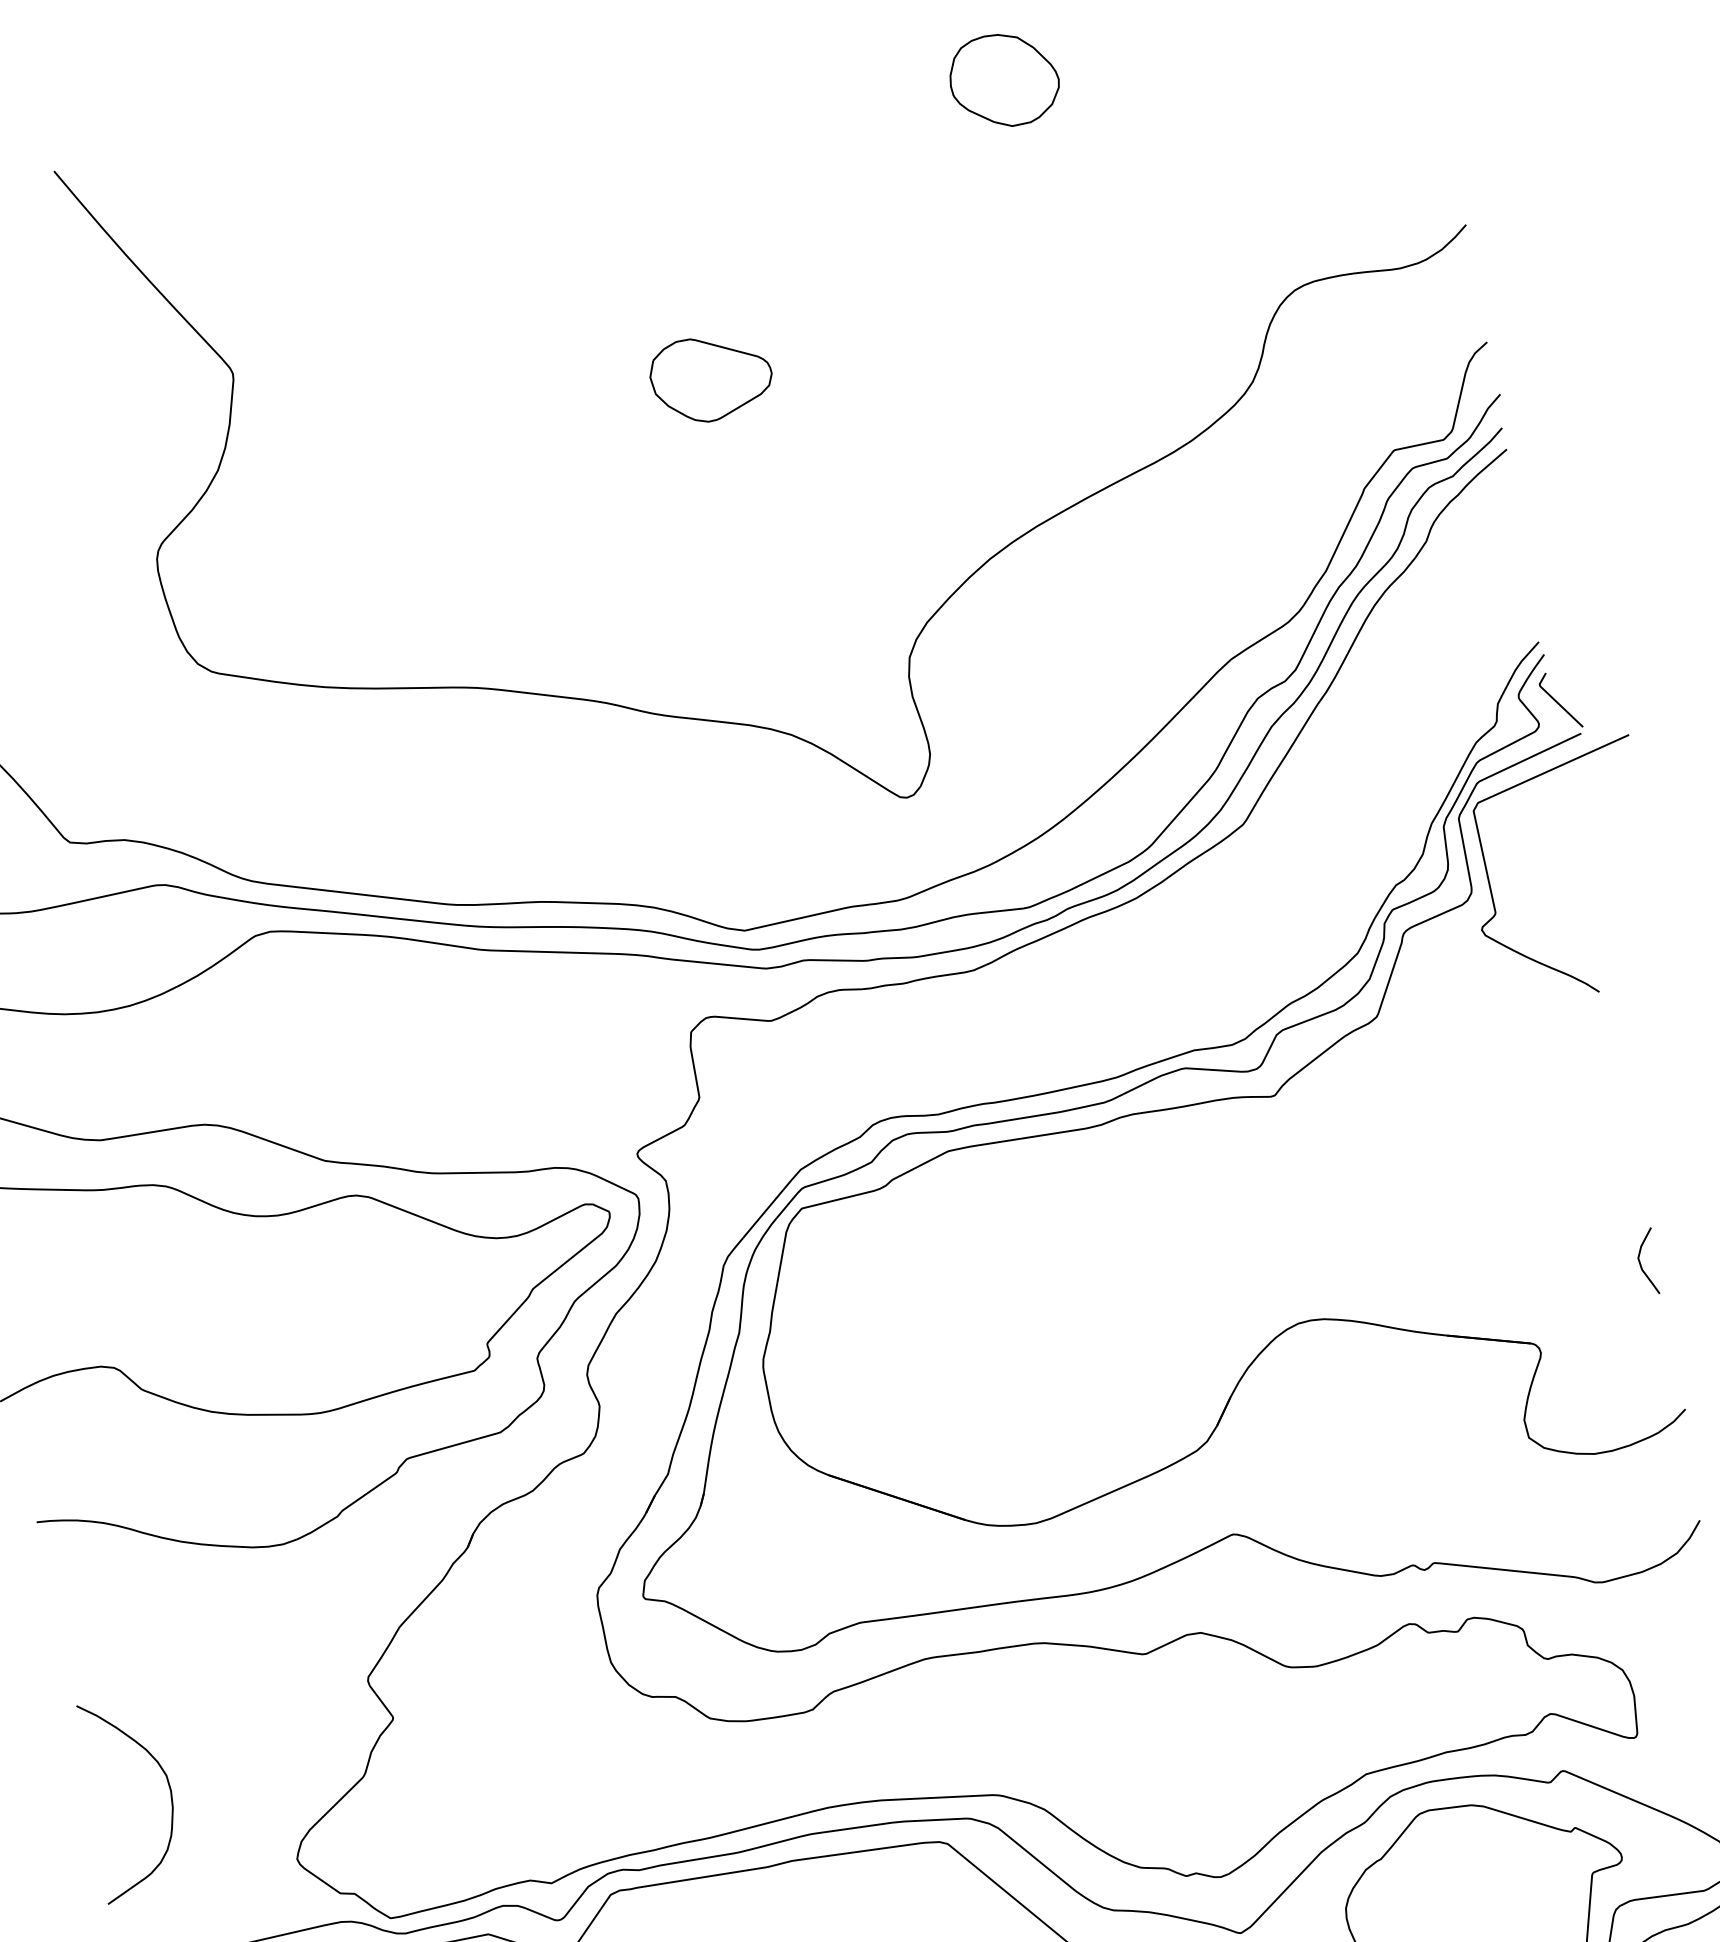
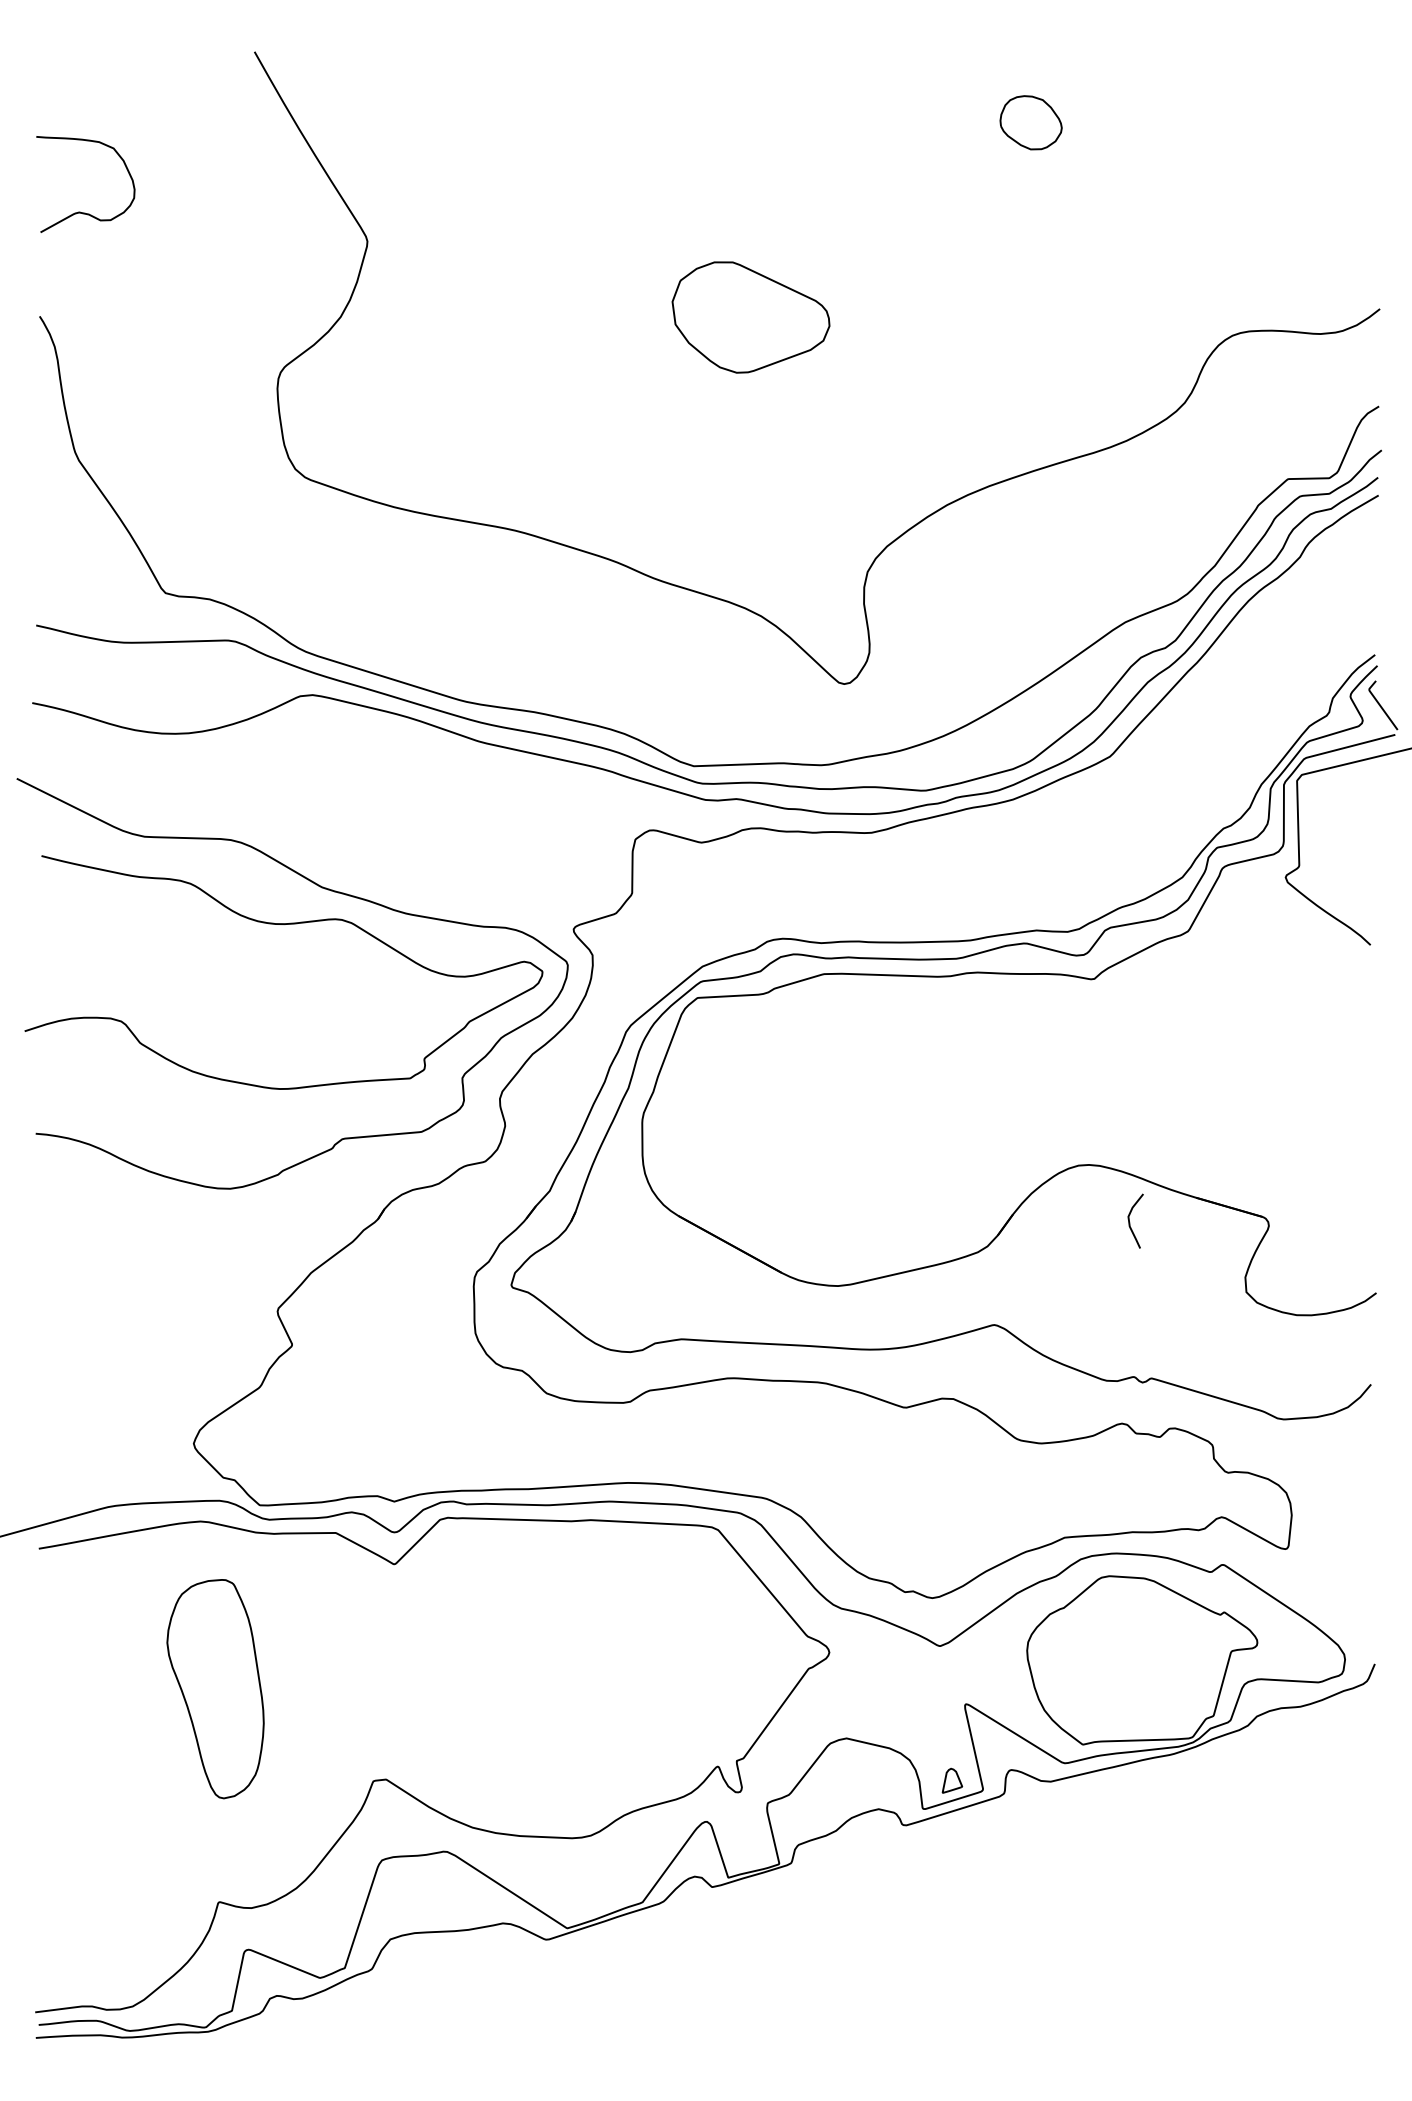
part: (1003, 79) -> (1030, 122), size x0.7
part: (710, 378) -> (750, 317), size x1.6
curve: (1642, 1264) -> (1130, 1222), moved
curve: (169, 1789) -> (101, 1368), removed

